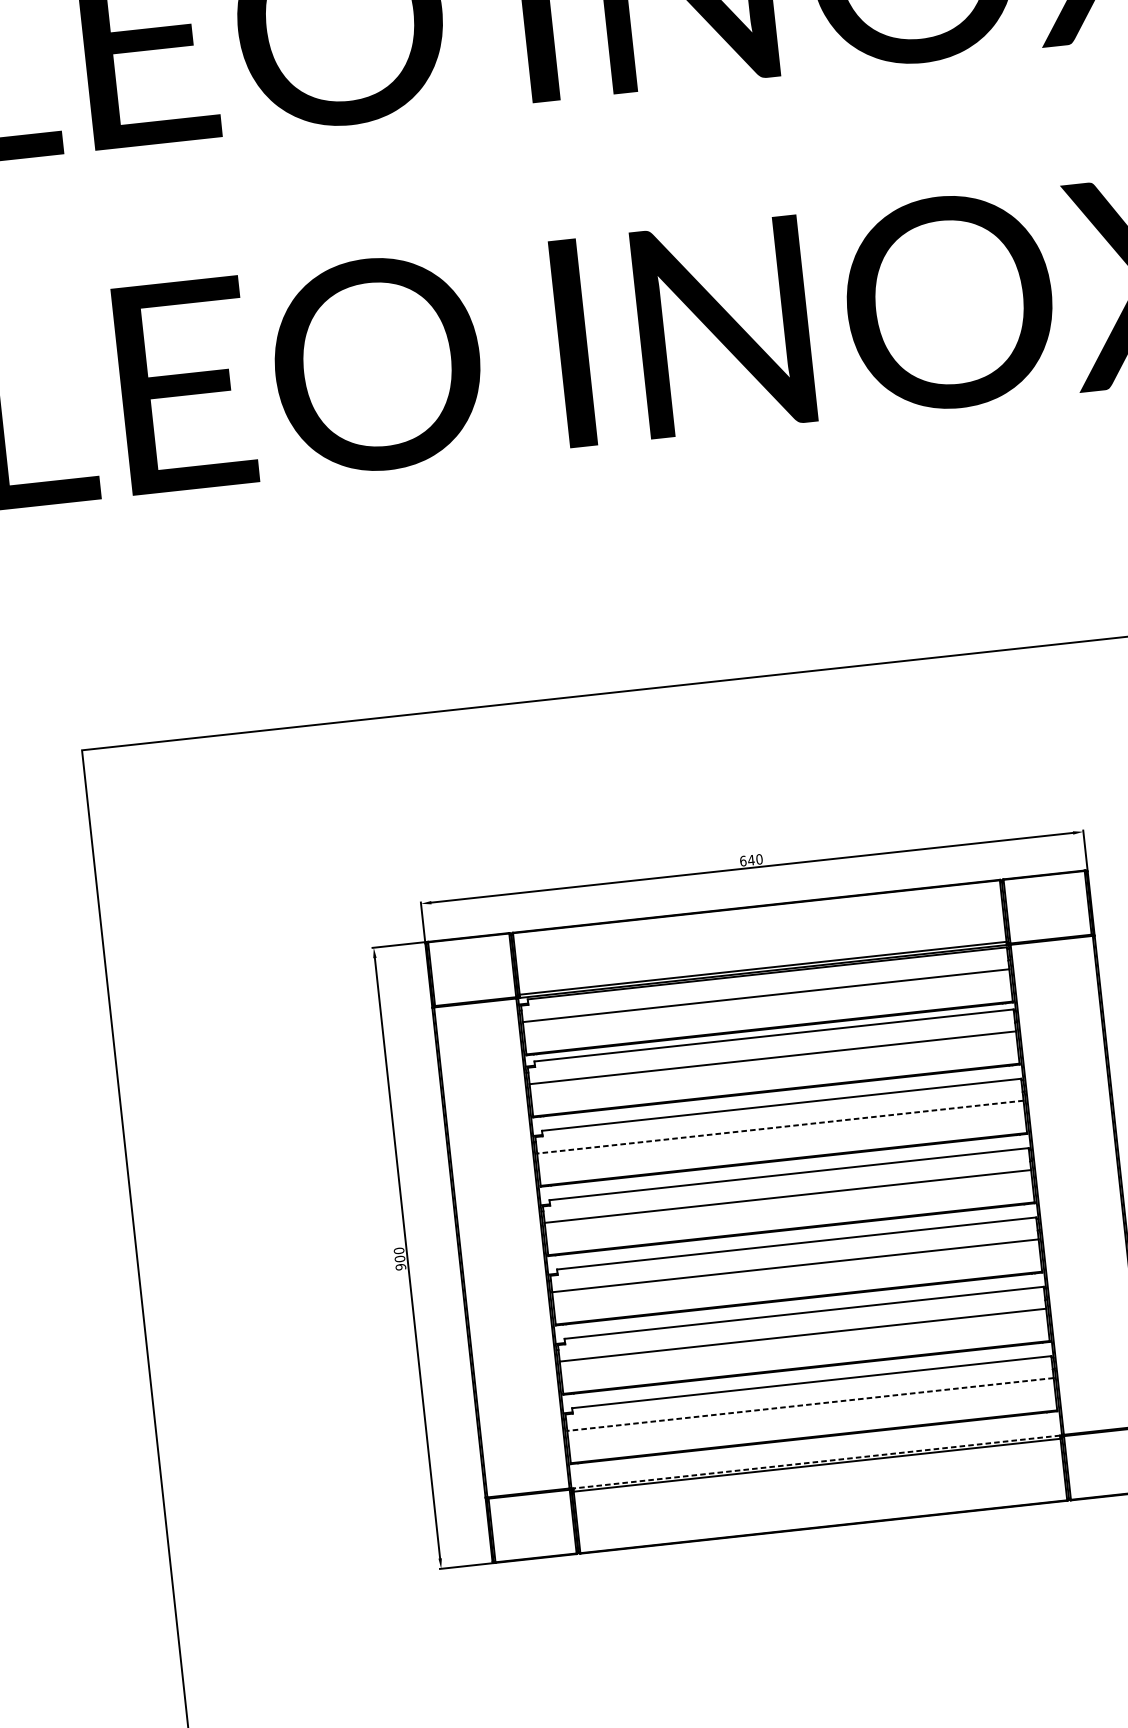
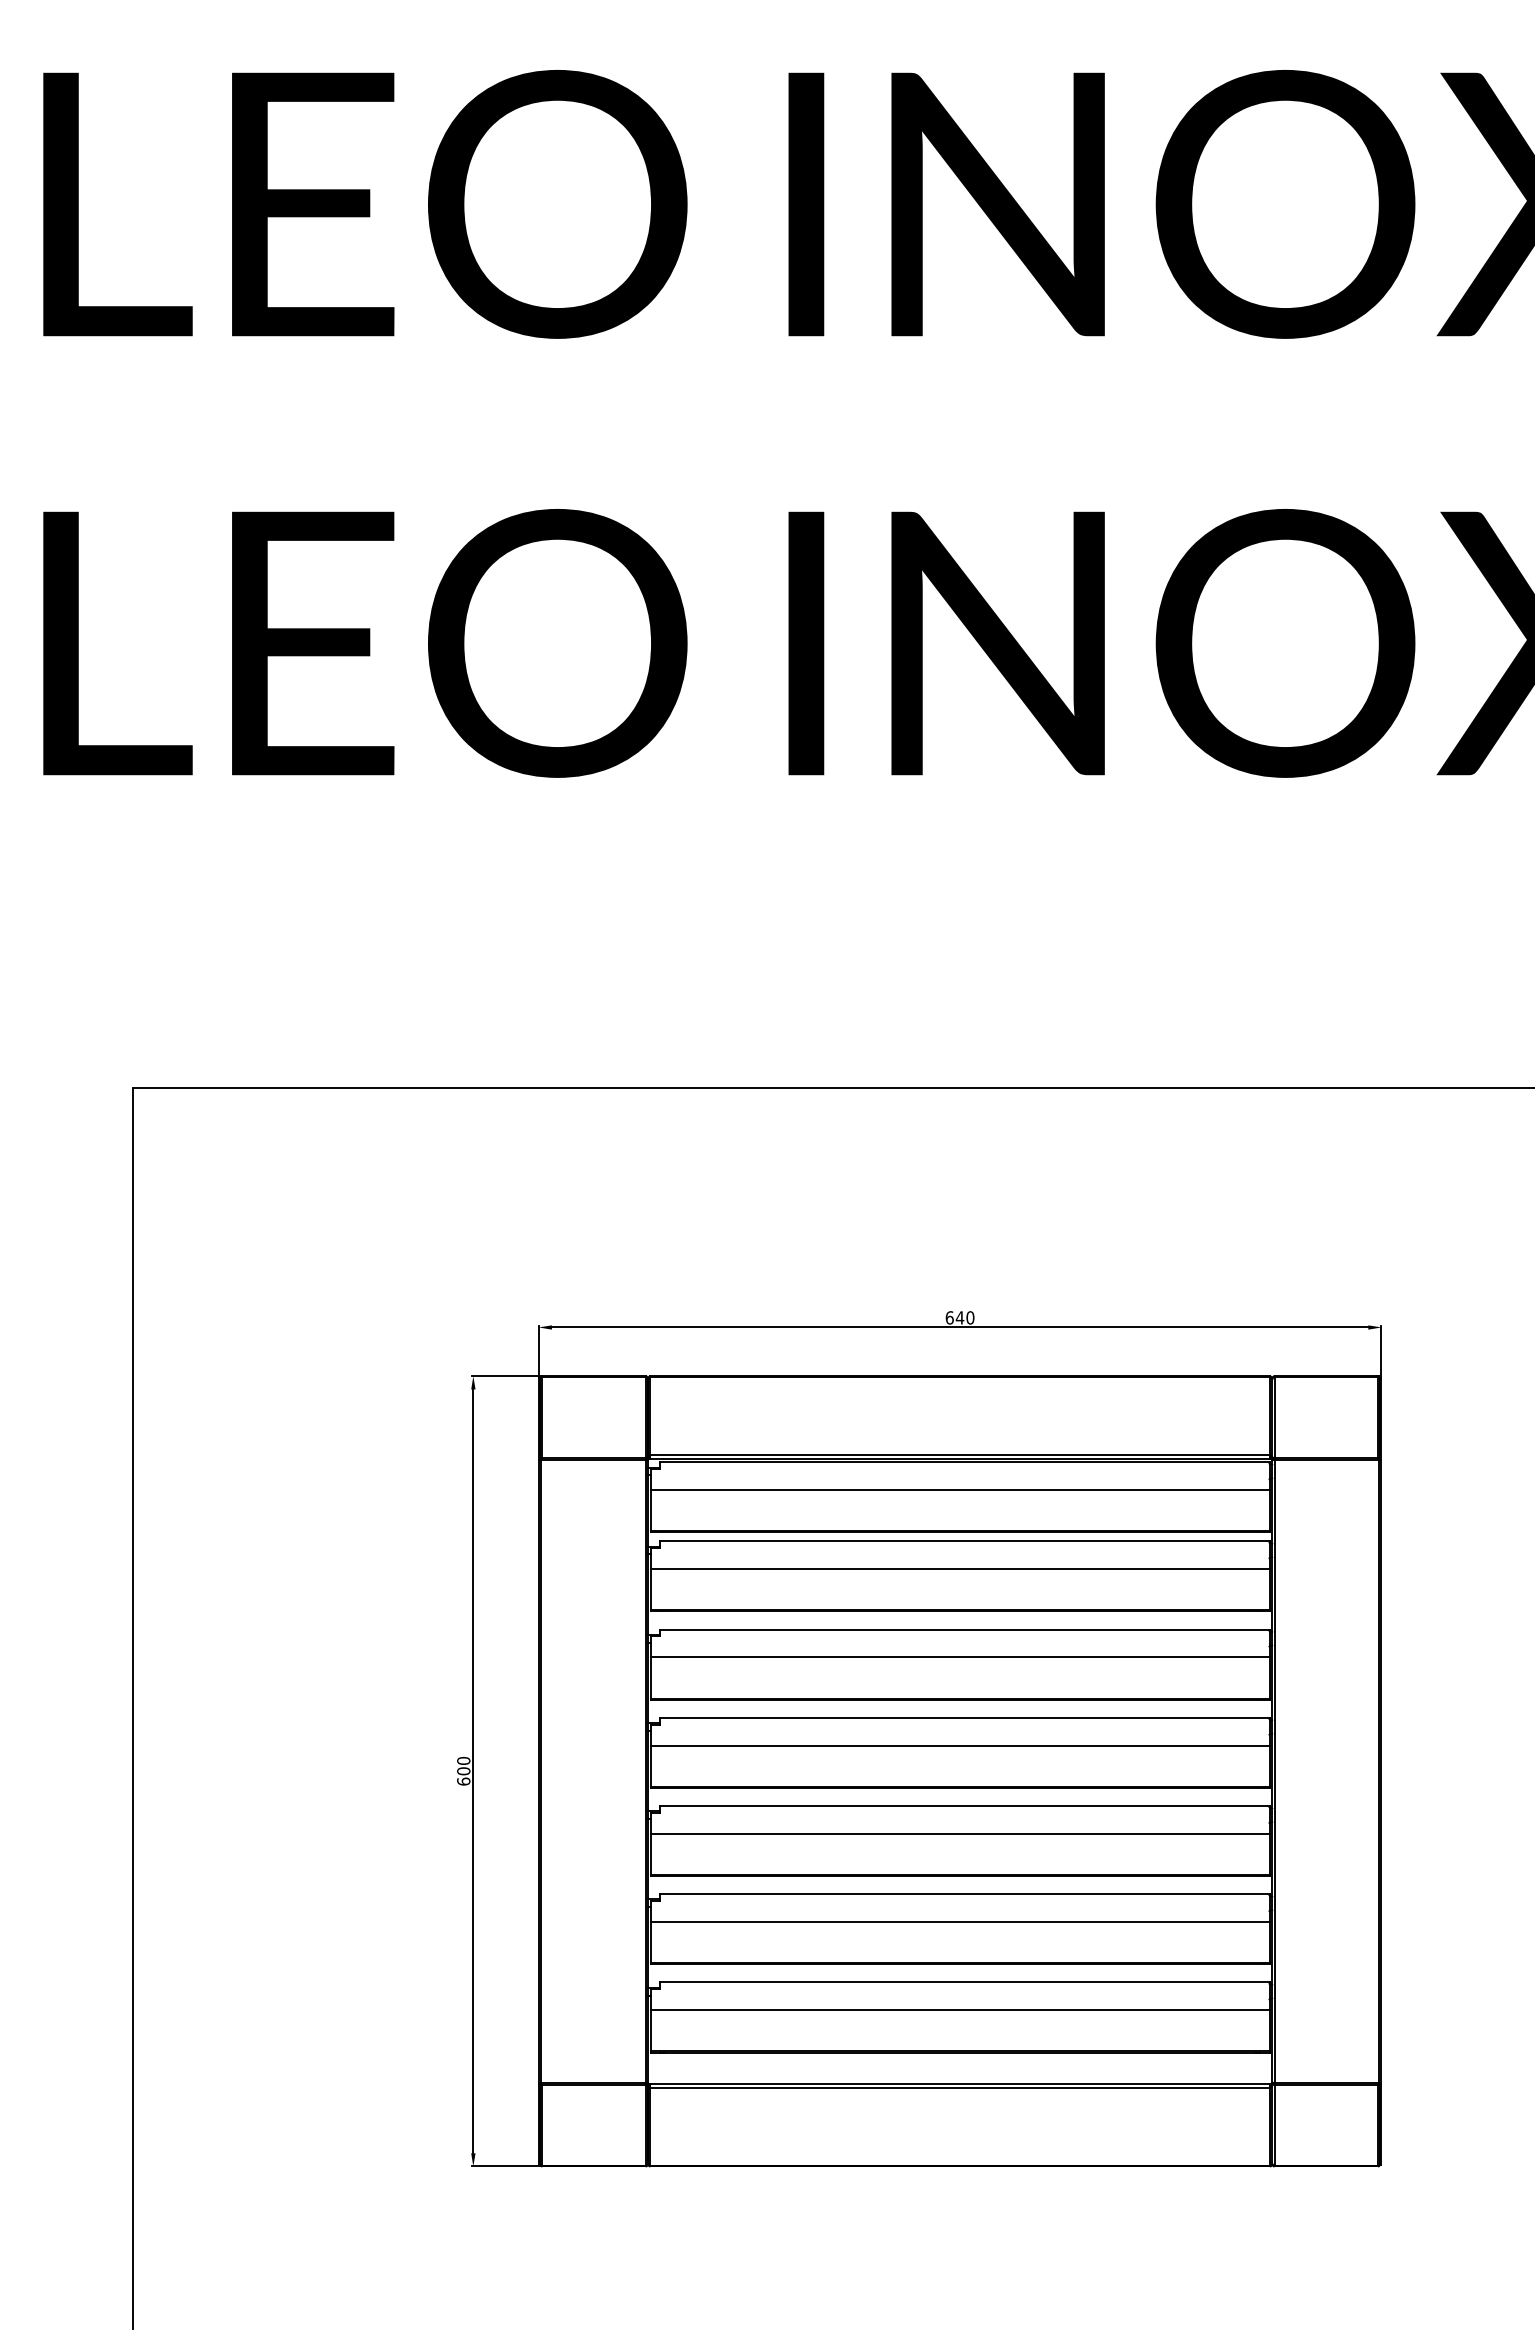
line: (779, 1127) -> (959, 1657), dashed -> solid
text: (400, 1267) -> (463, 1781), 900 -> 600
line: (810, 1404) -> (959, 2010), dashed -> solid
line: (817, 1461) -> (960, 2083), dashed -> solid

